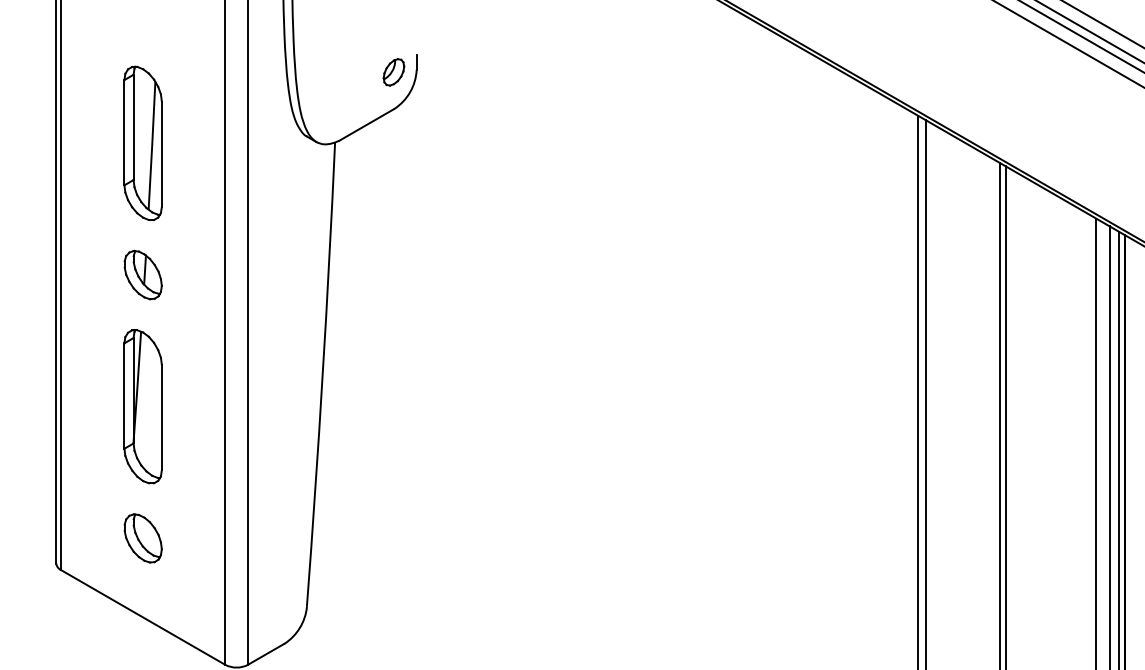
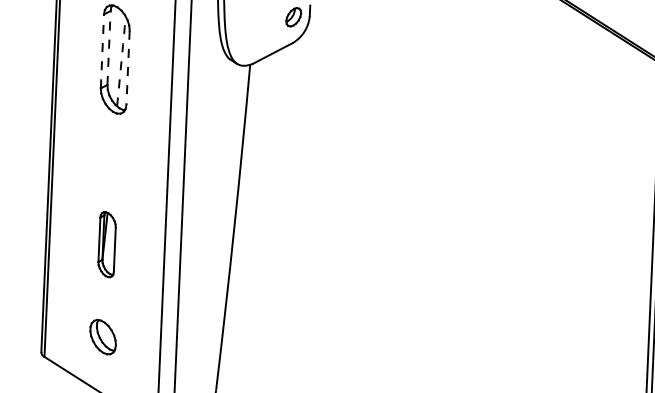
line: (133, 127) -> (108, 48), solid -> dashed
line: (124, 132) -> (102, 51), solid -> dashed
arc: (152, 145) -> (121, 61), solid -> dashed
line: (161, 154) -> (127, 67), solid -> dashed
part: (142, 274) -> (110, 151), removed
part: (142, 406) -> (106, 244), size x0.6

